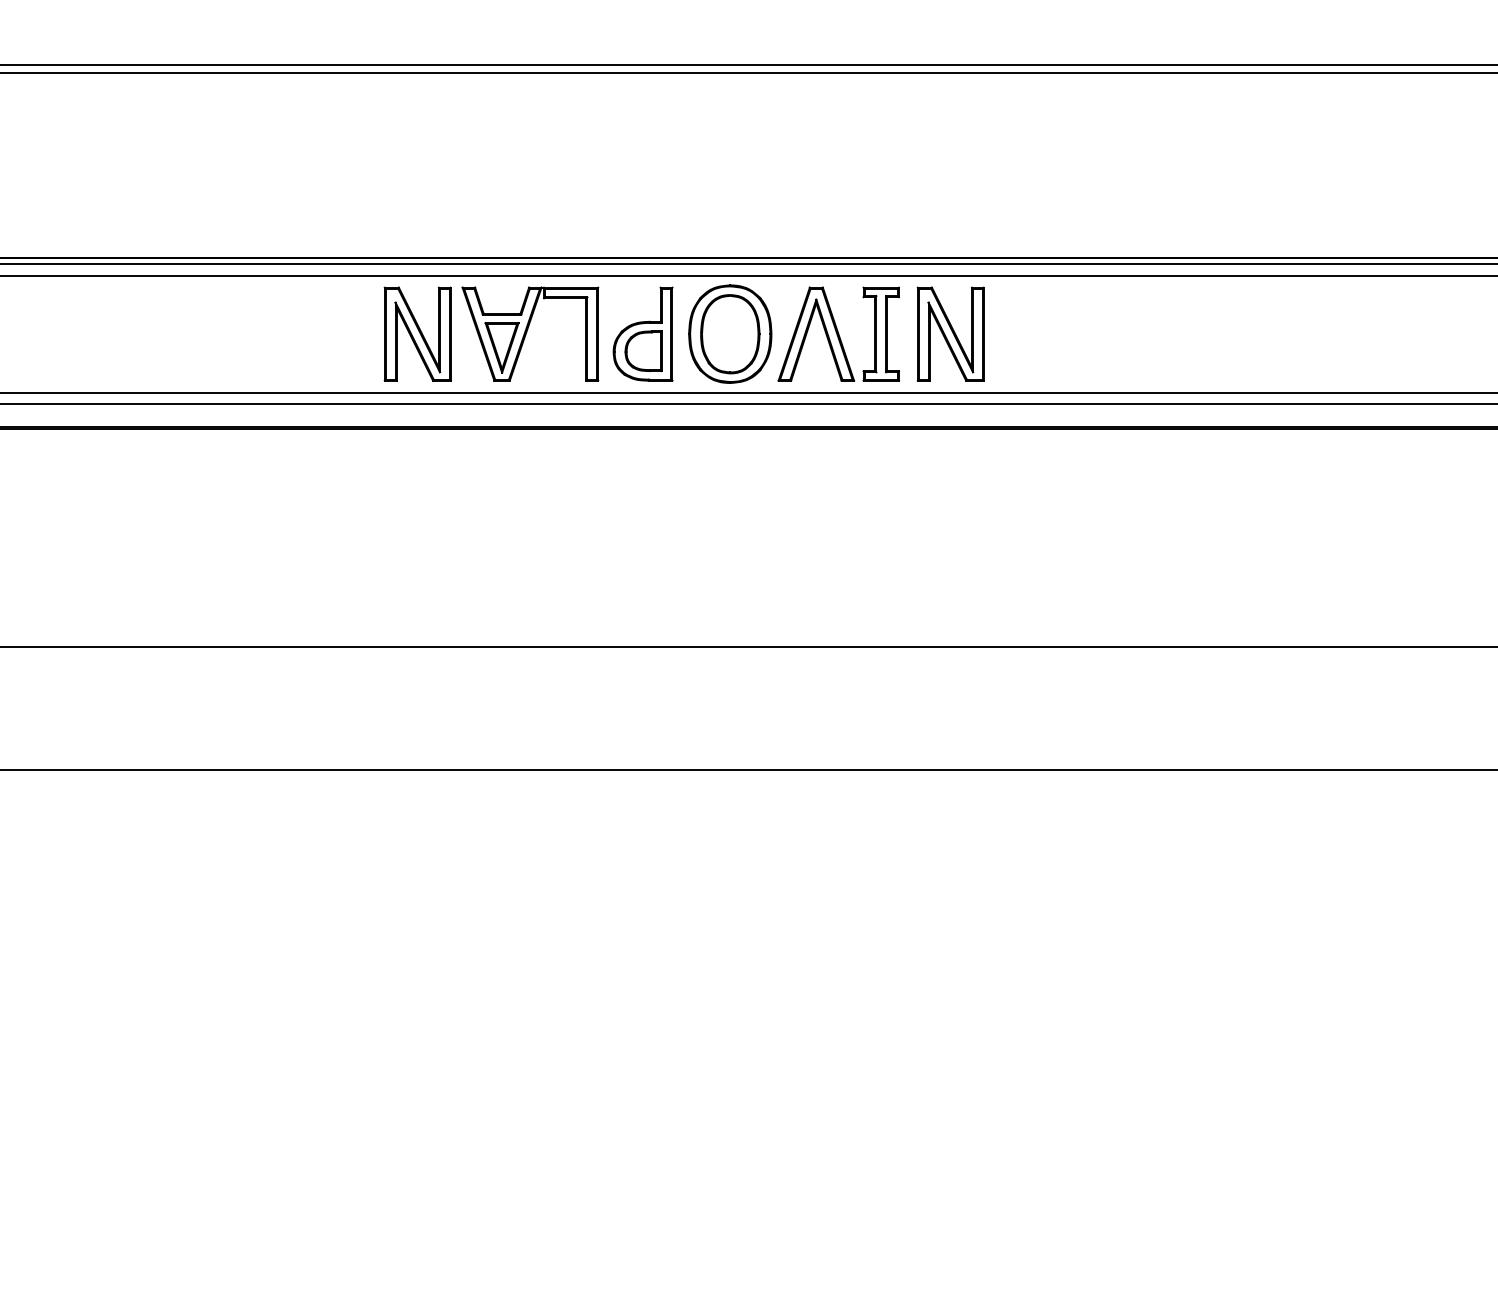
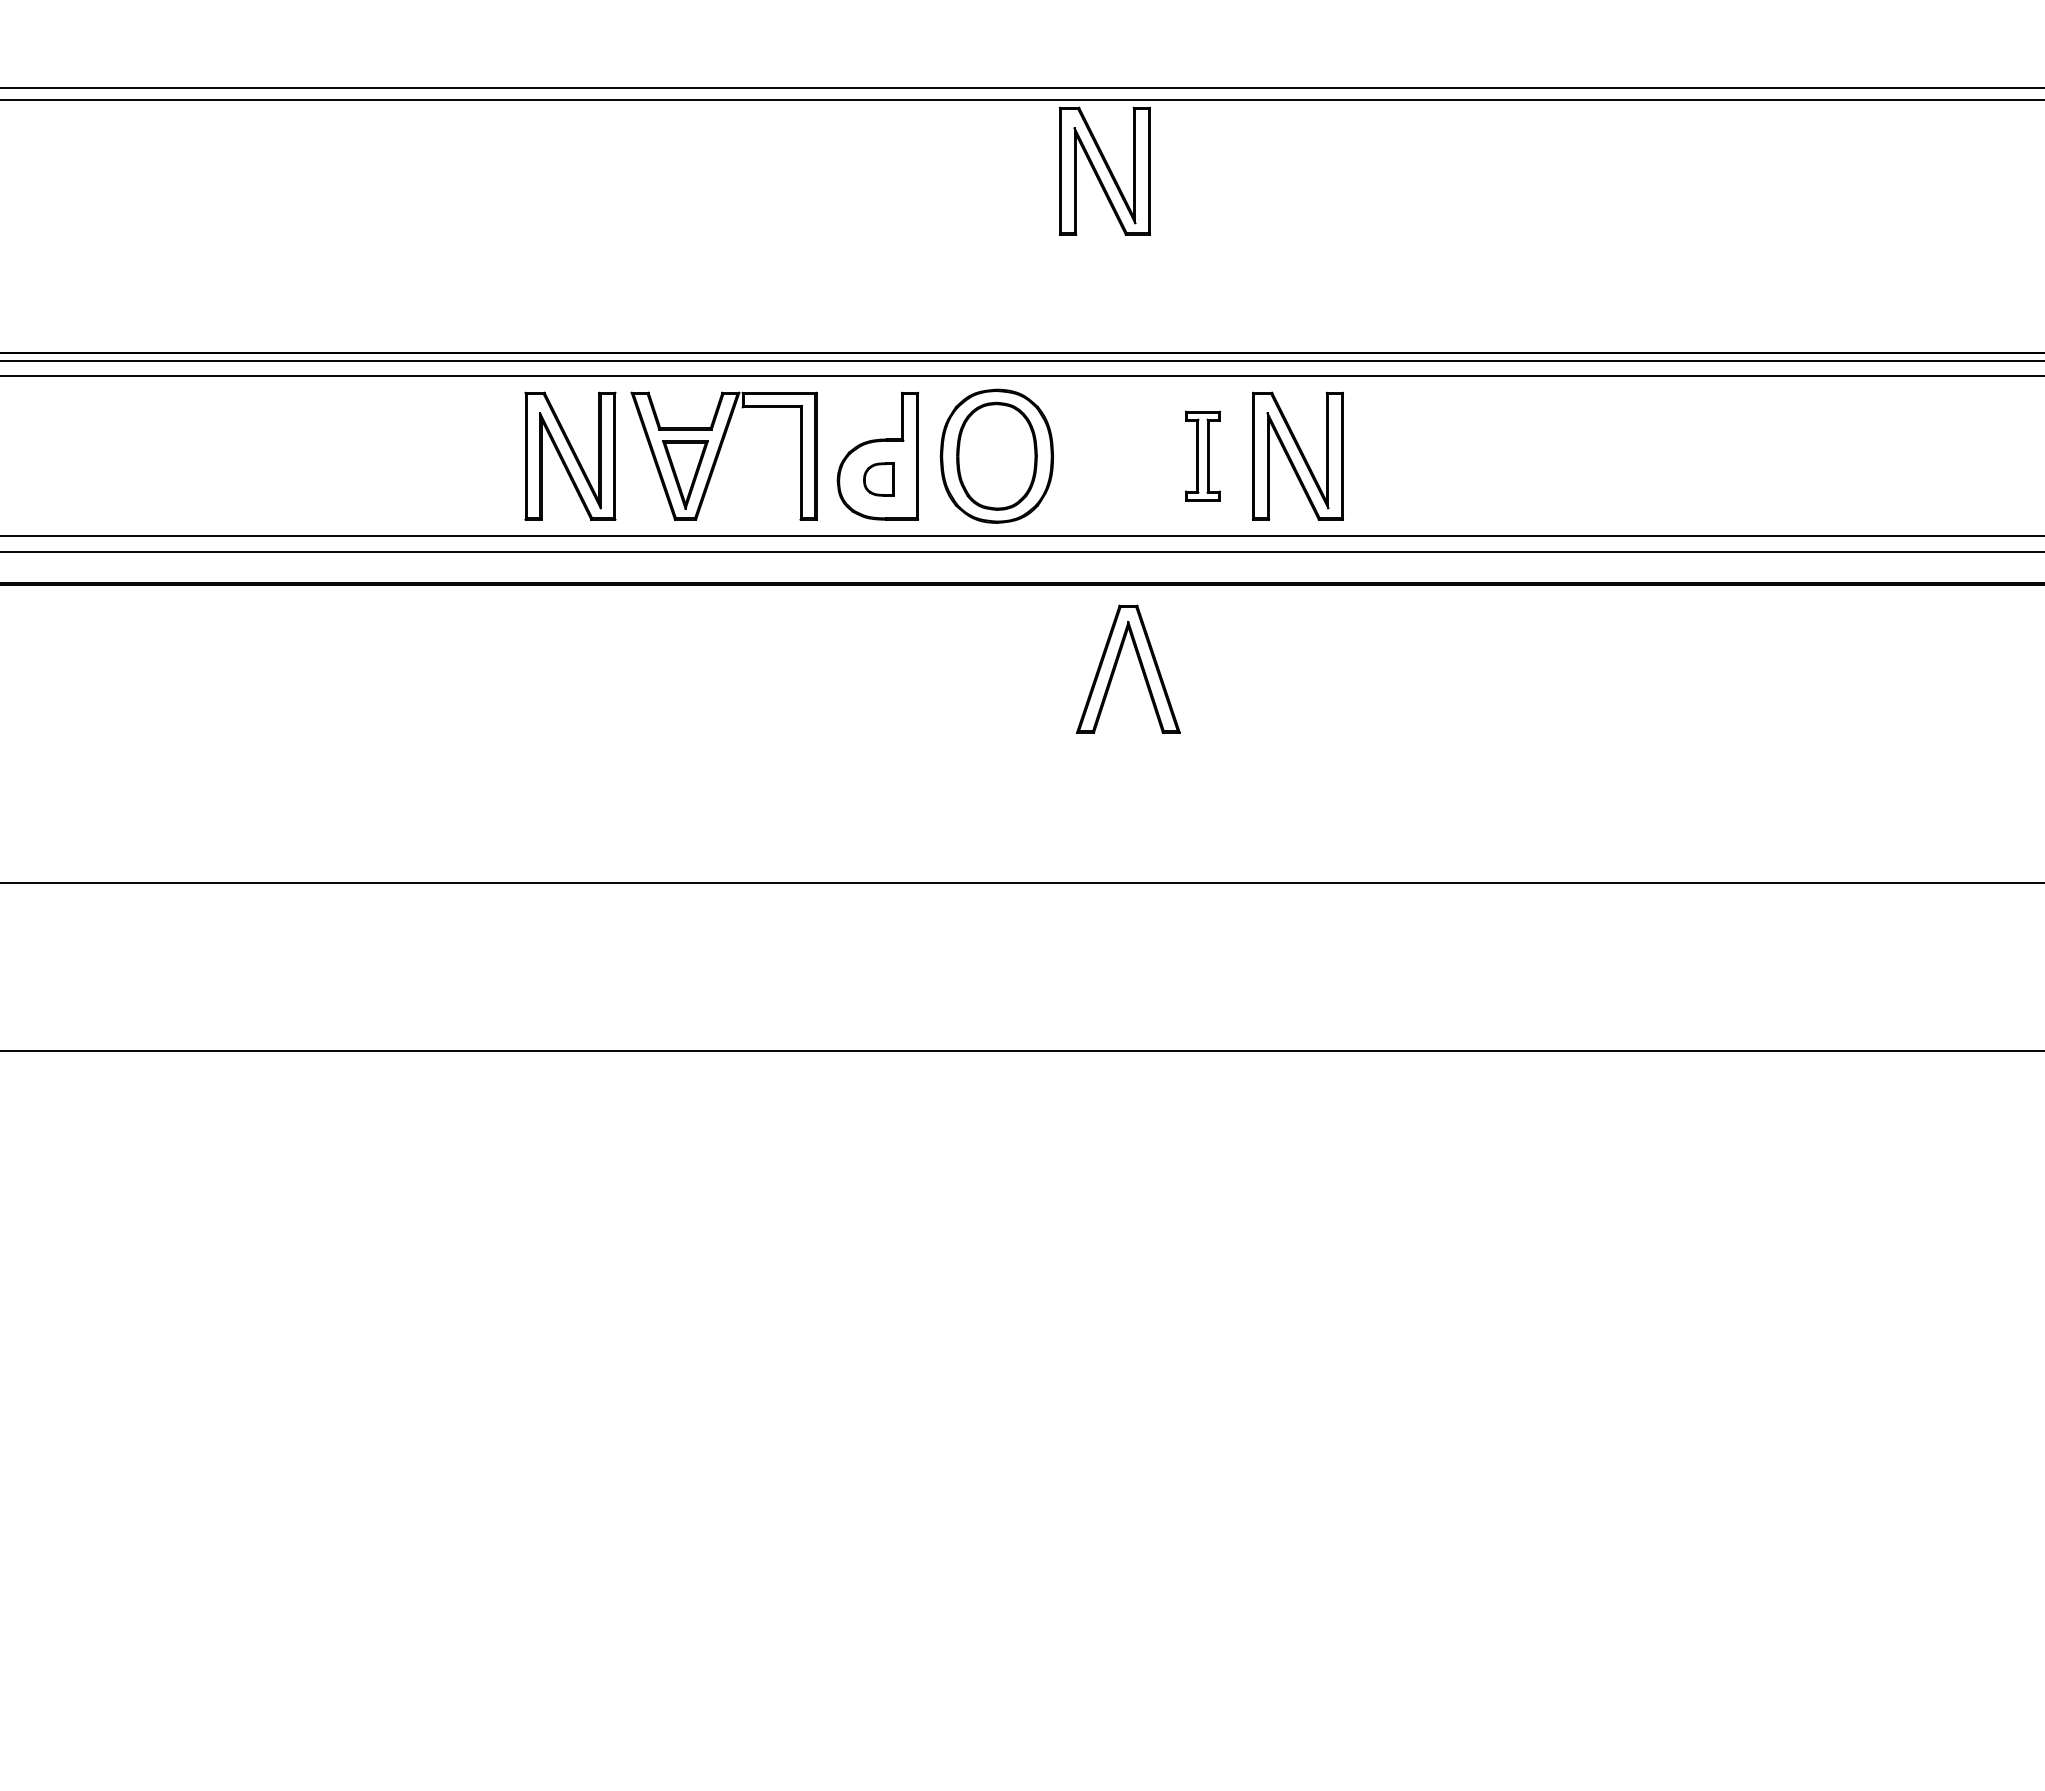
part: (809, 124) -> (1104, 170), added
part: (808, 330) -> (1117, 664), moved
part: (880, 333) -> (1202, 455), size x0.7
part: (643, 351) -> (878, 479), size x0.6

